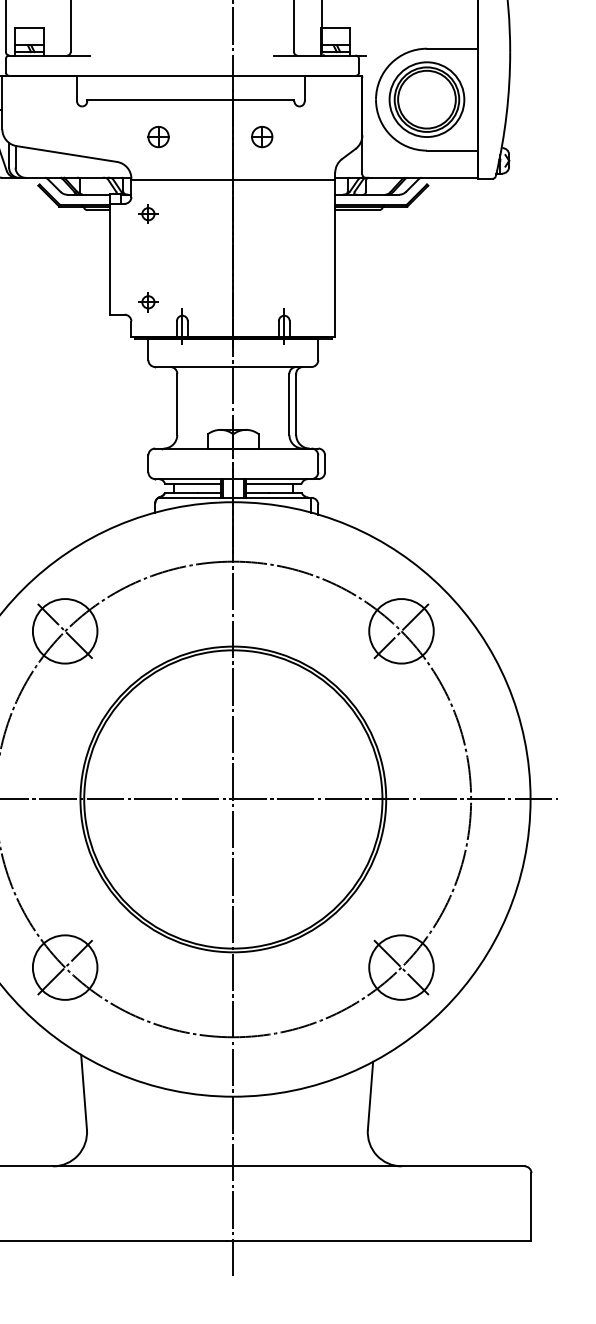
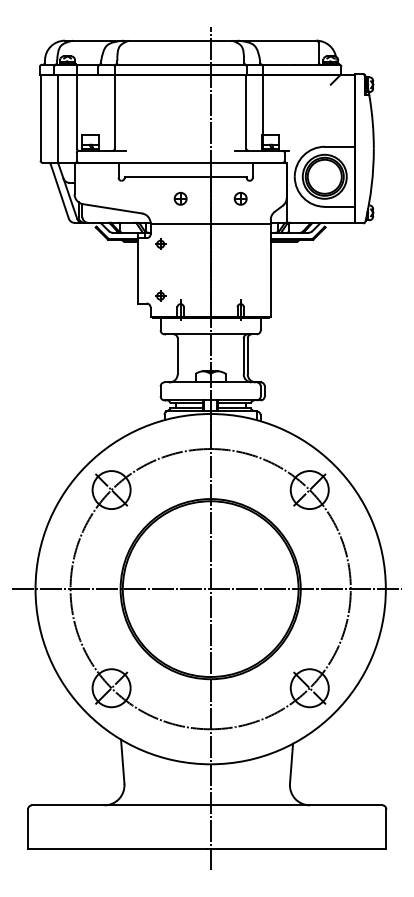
part: (158, 136) -> (180, 198), moved
part: (261, 136) -> (240, 198), moved

